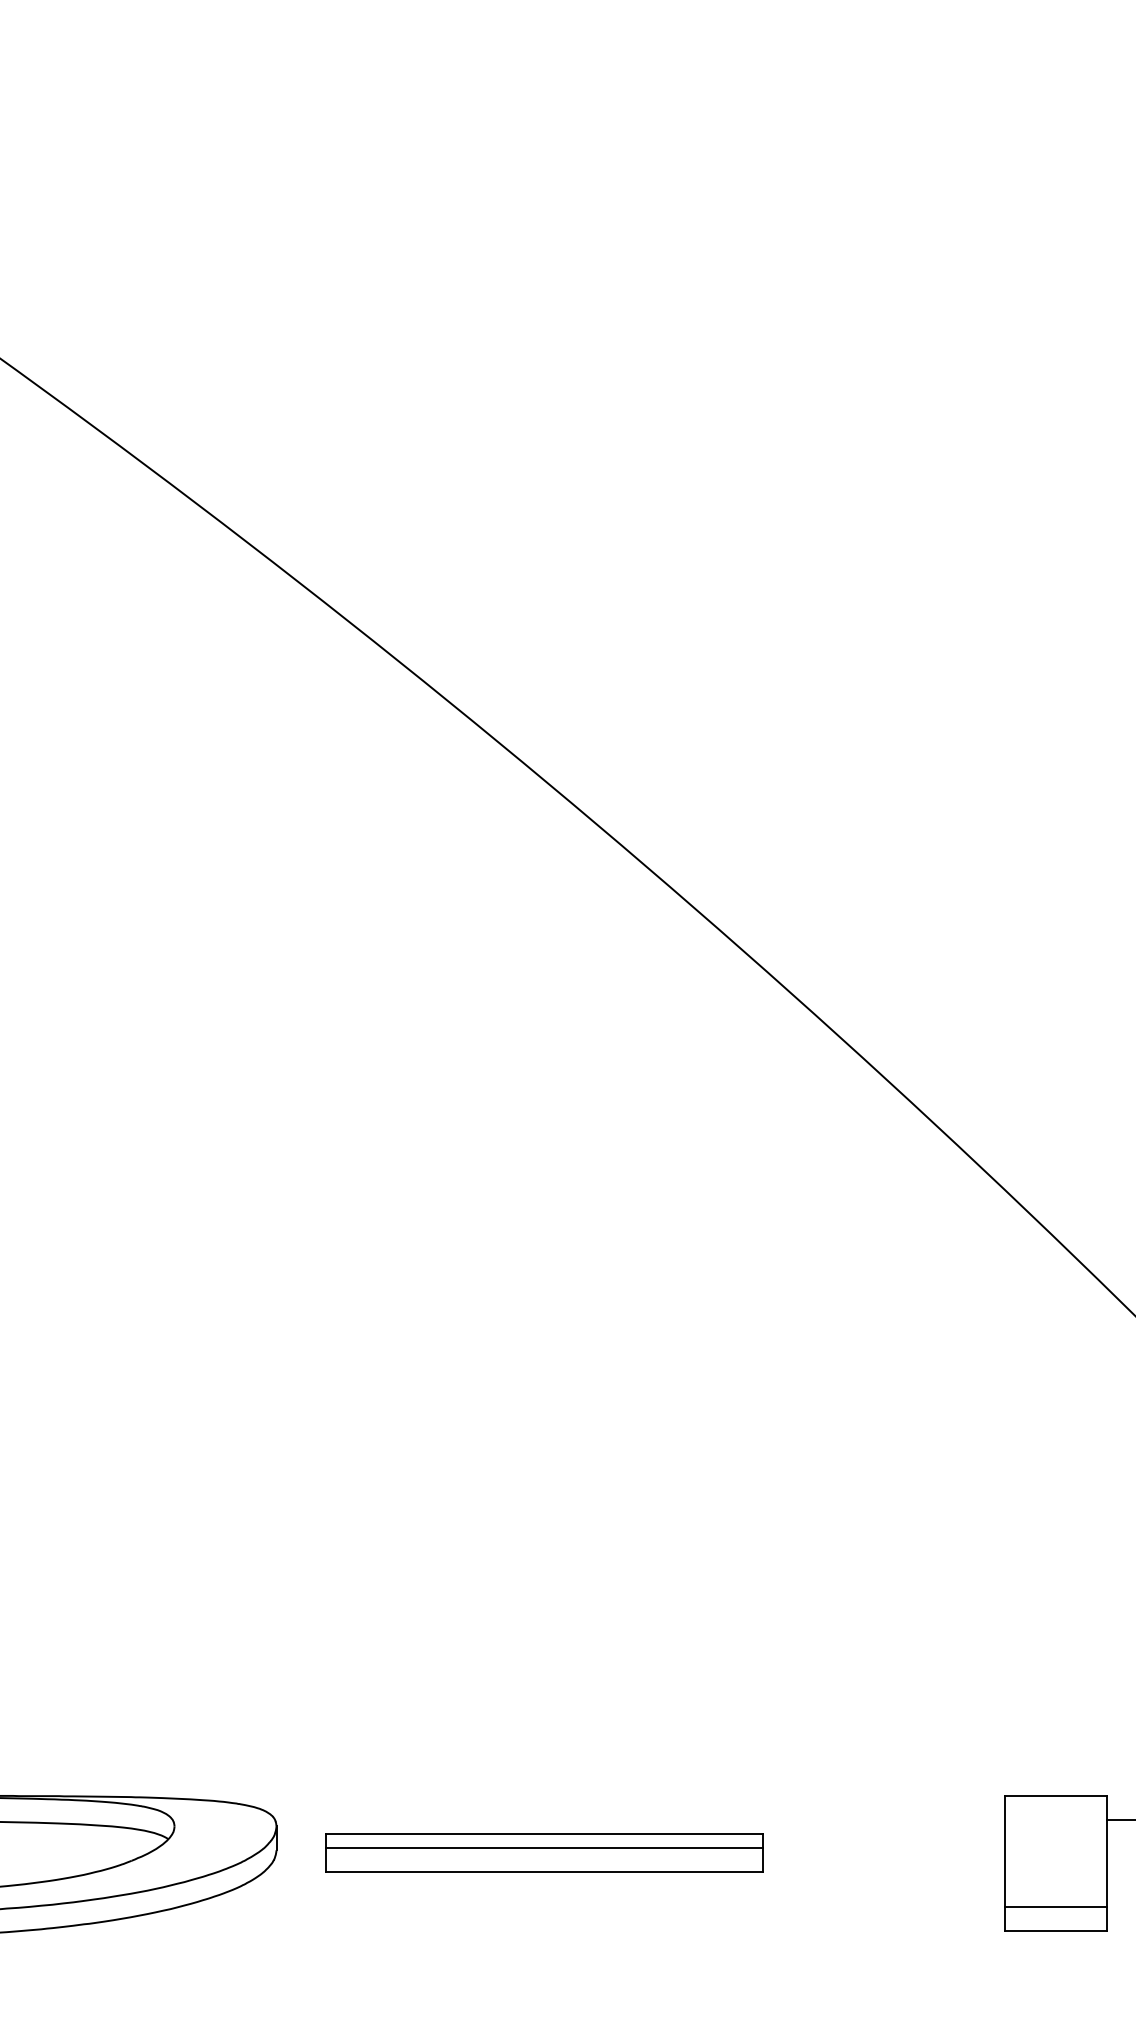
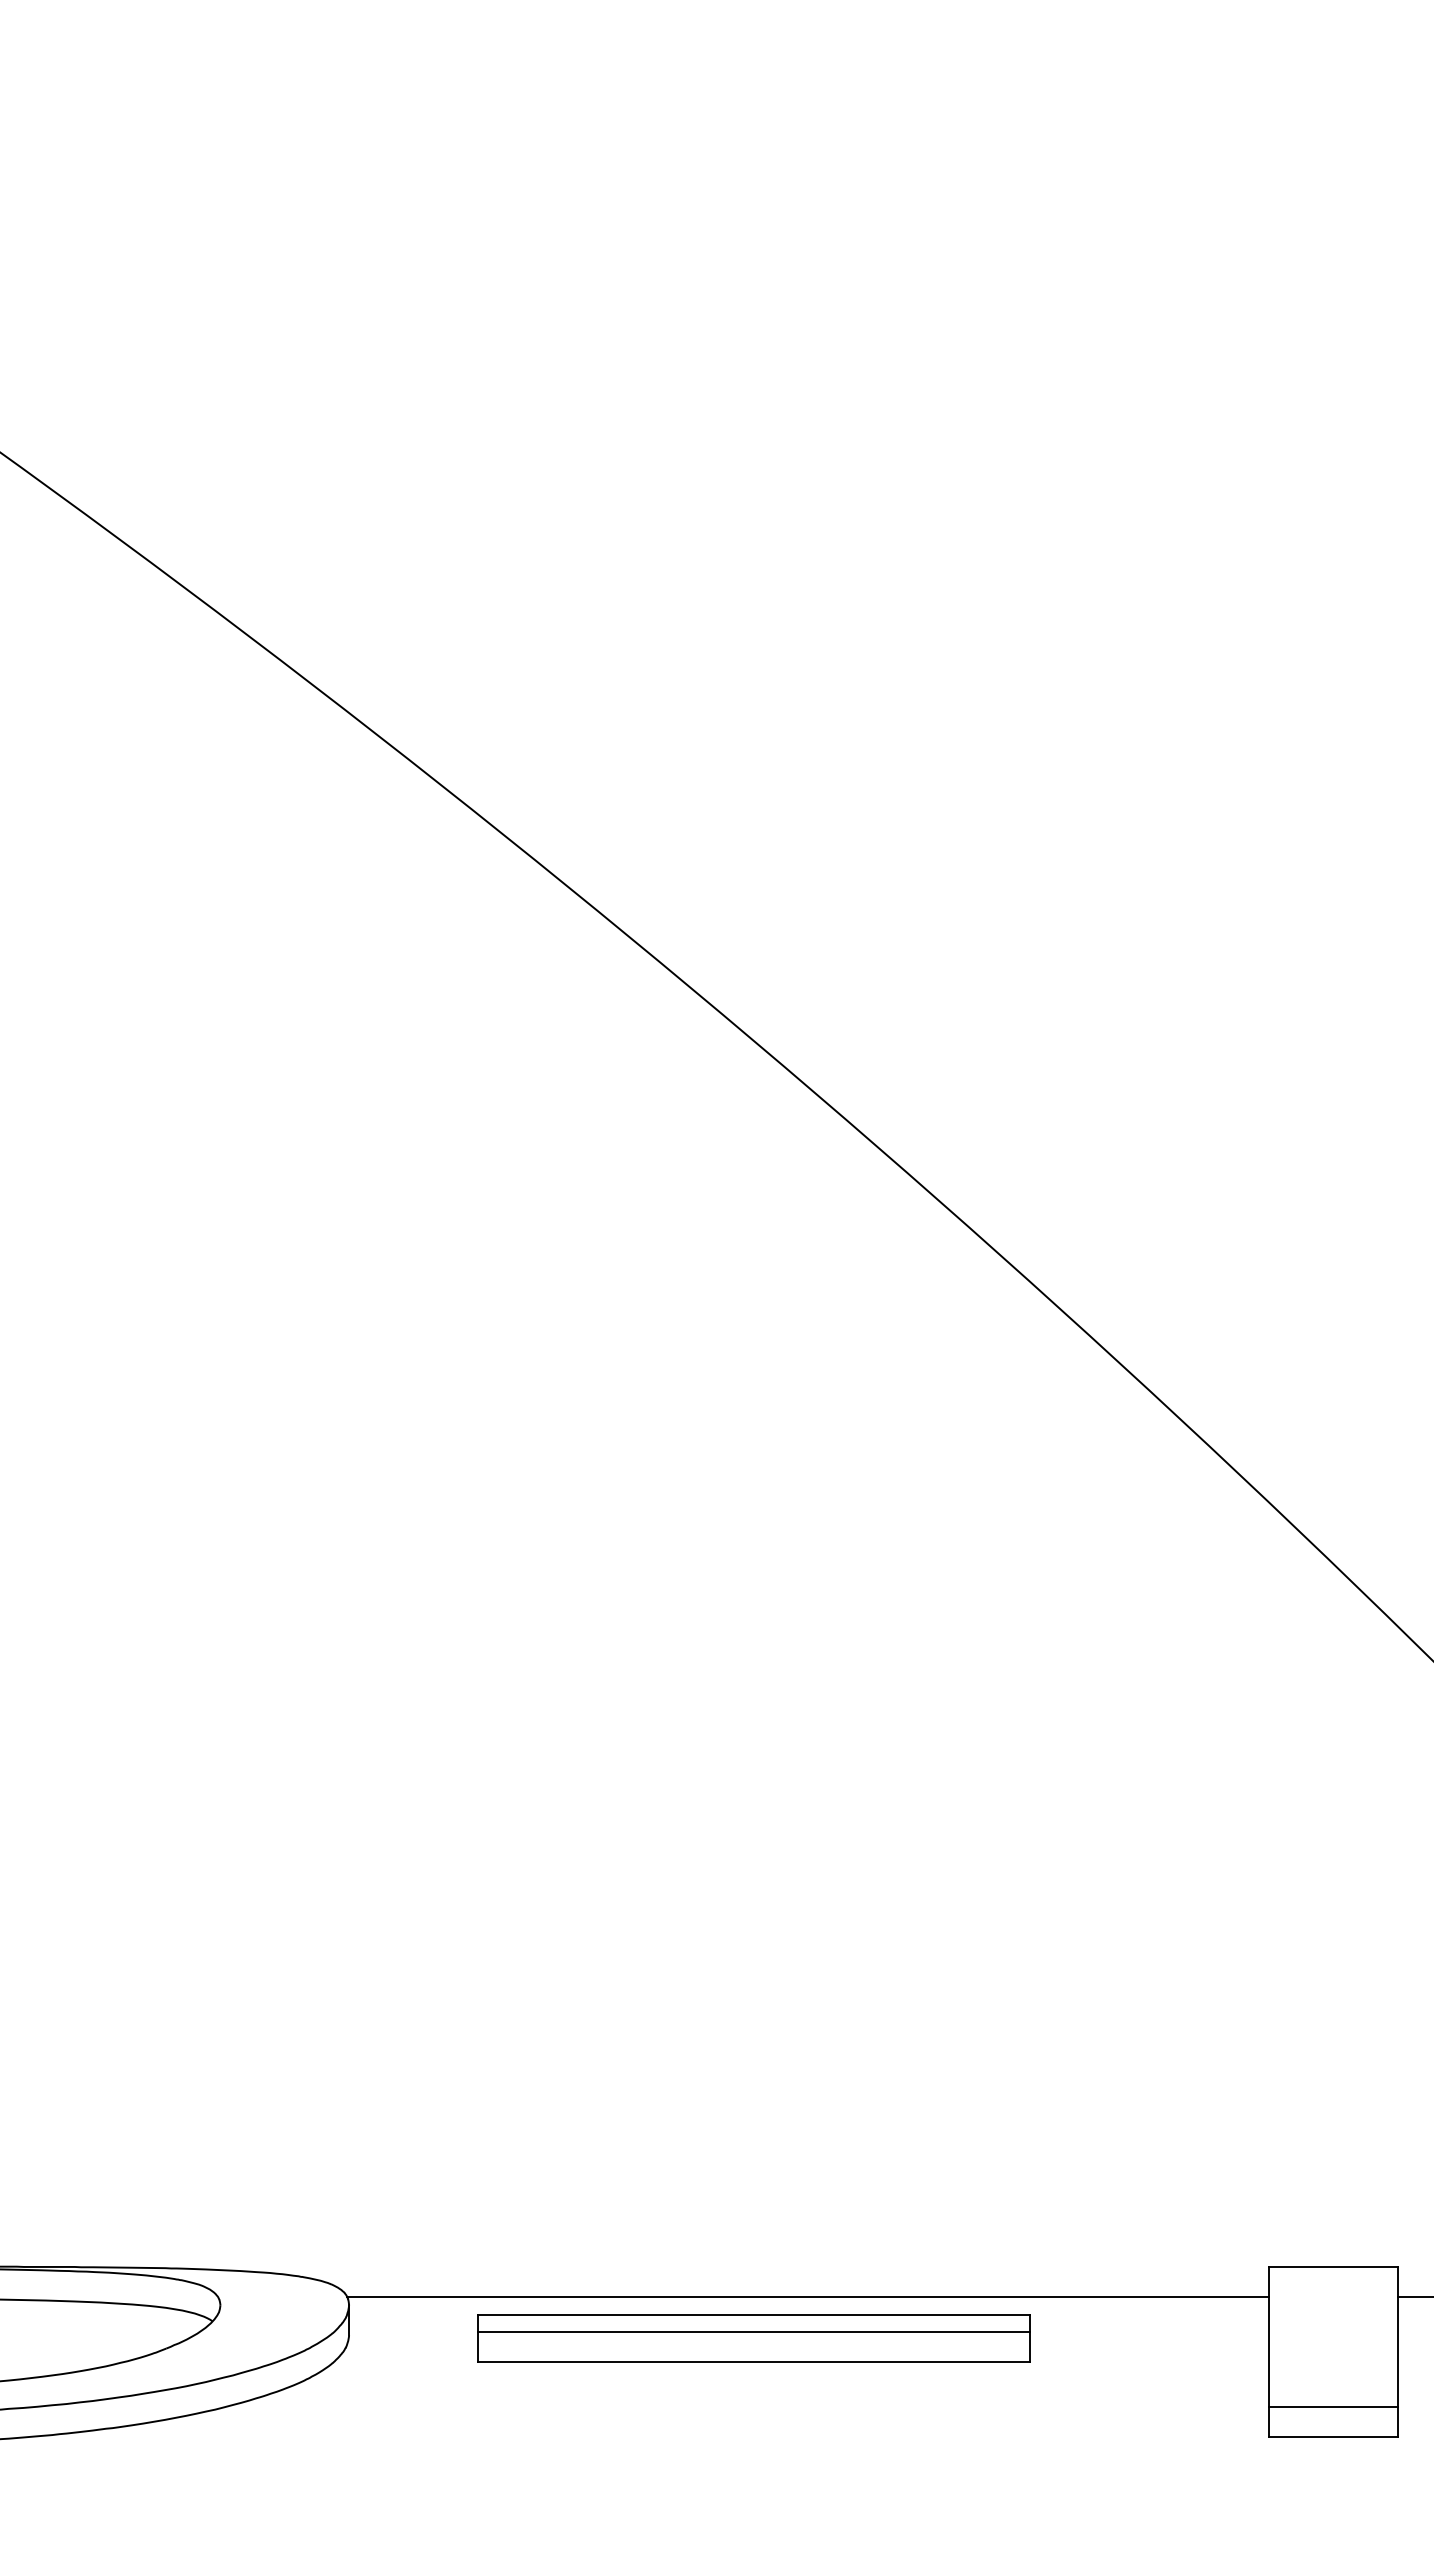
line: (639, 1819) -> (807, 2296), added
part: (543, 1852) -> (753, 2338), moved

